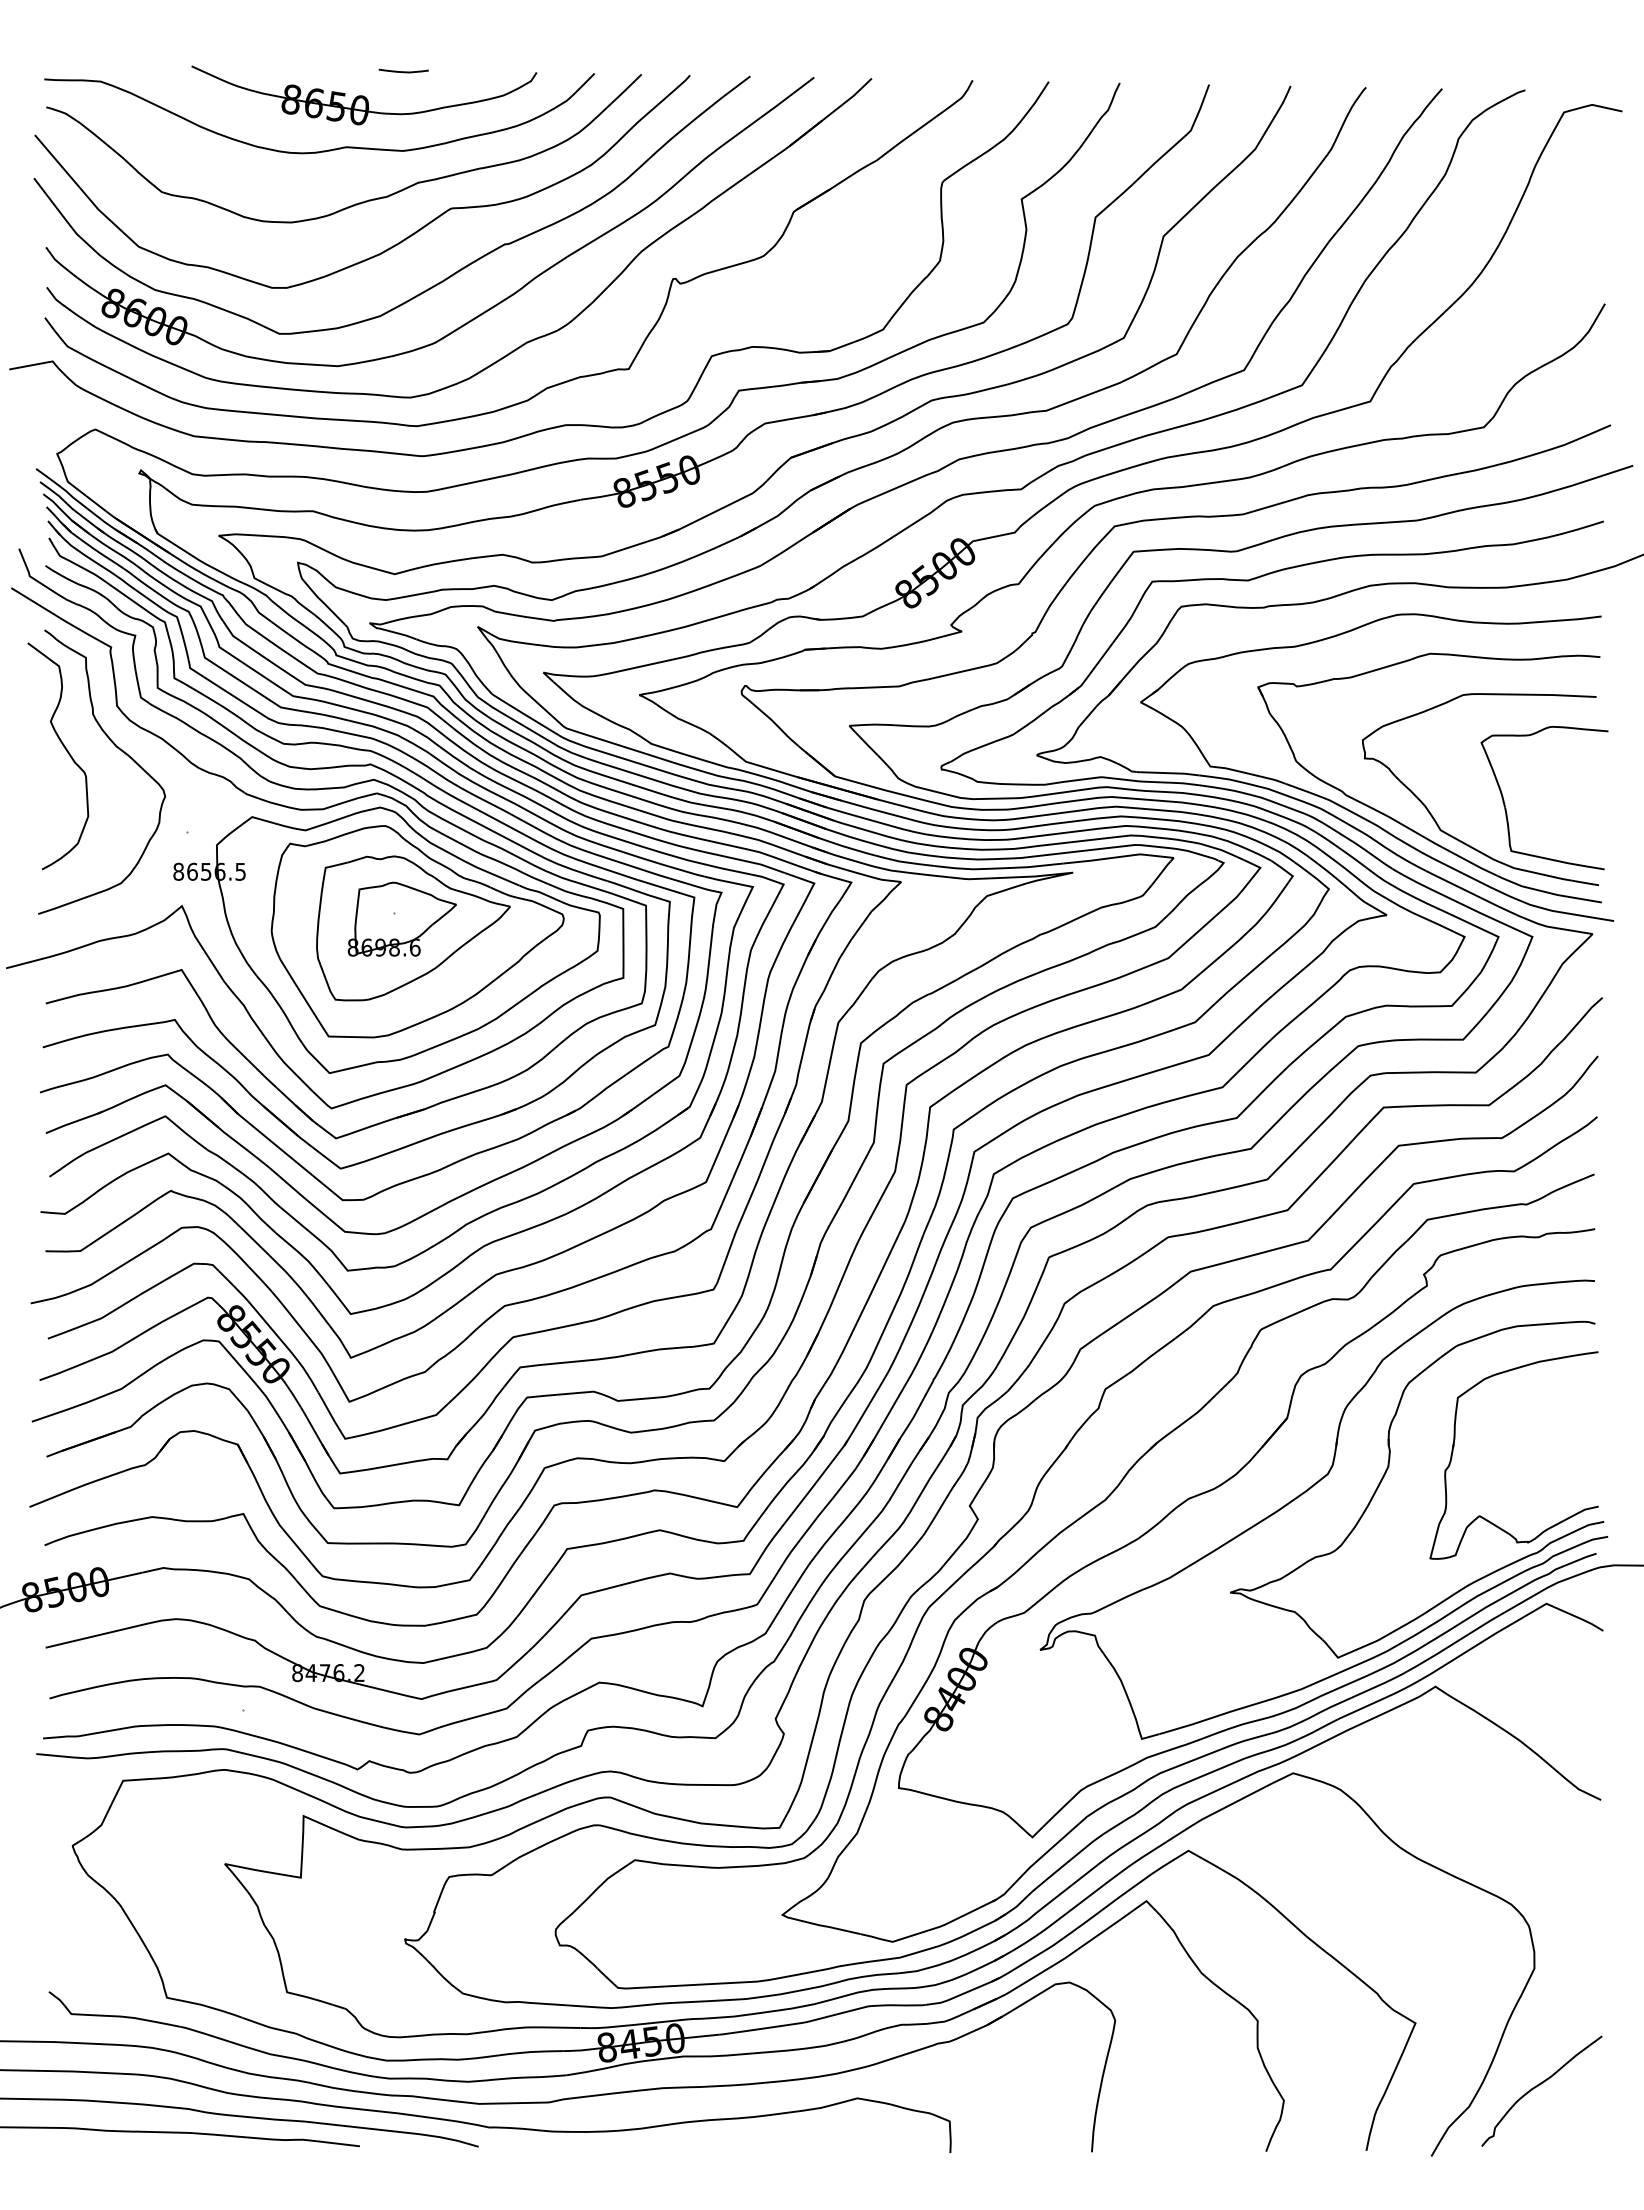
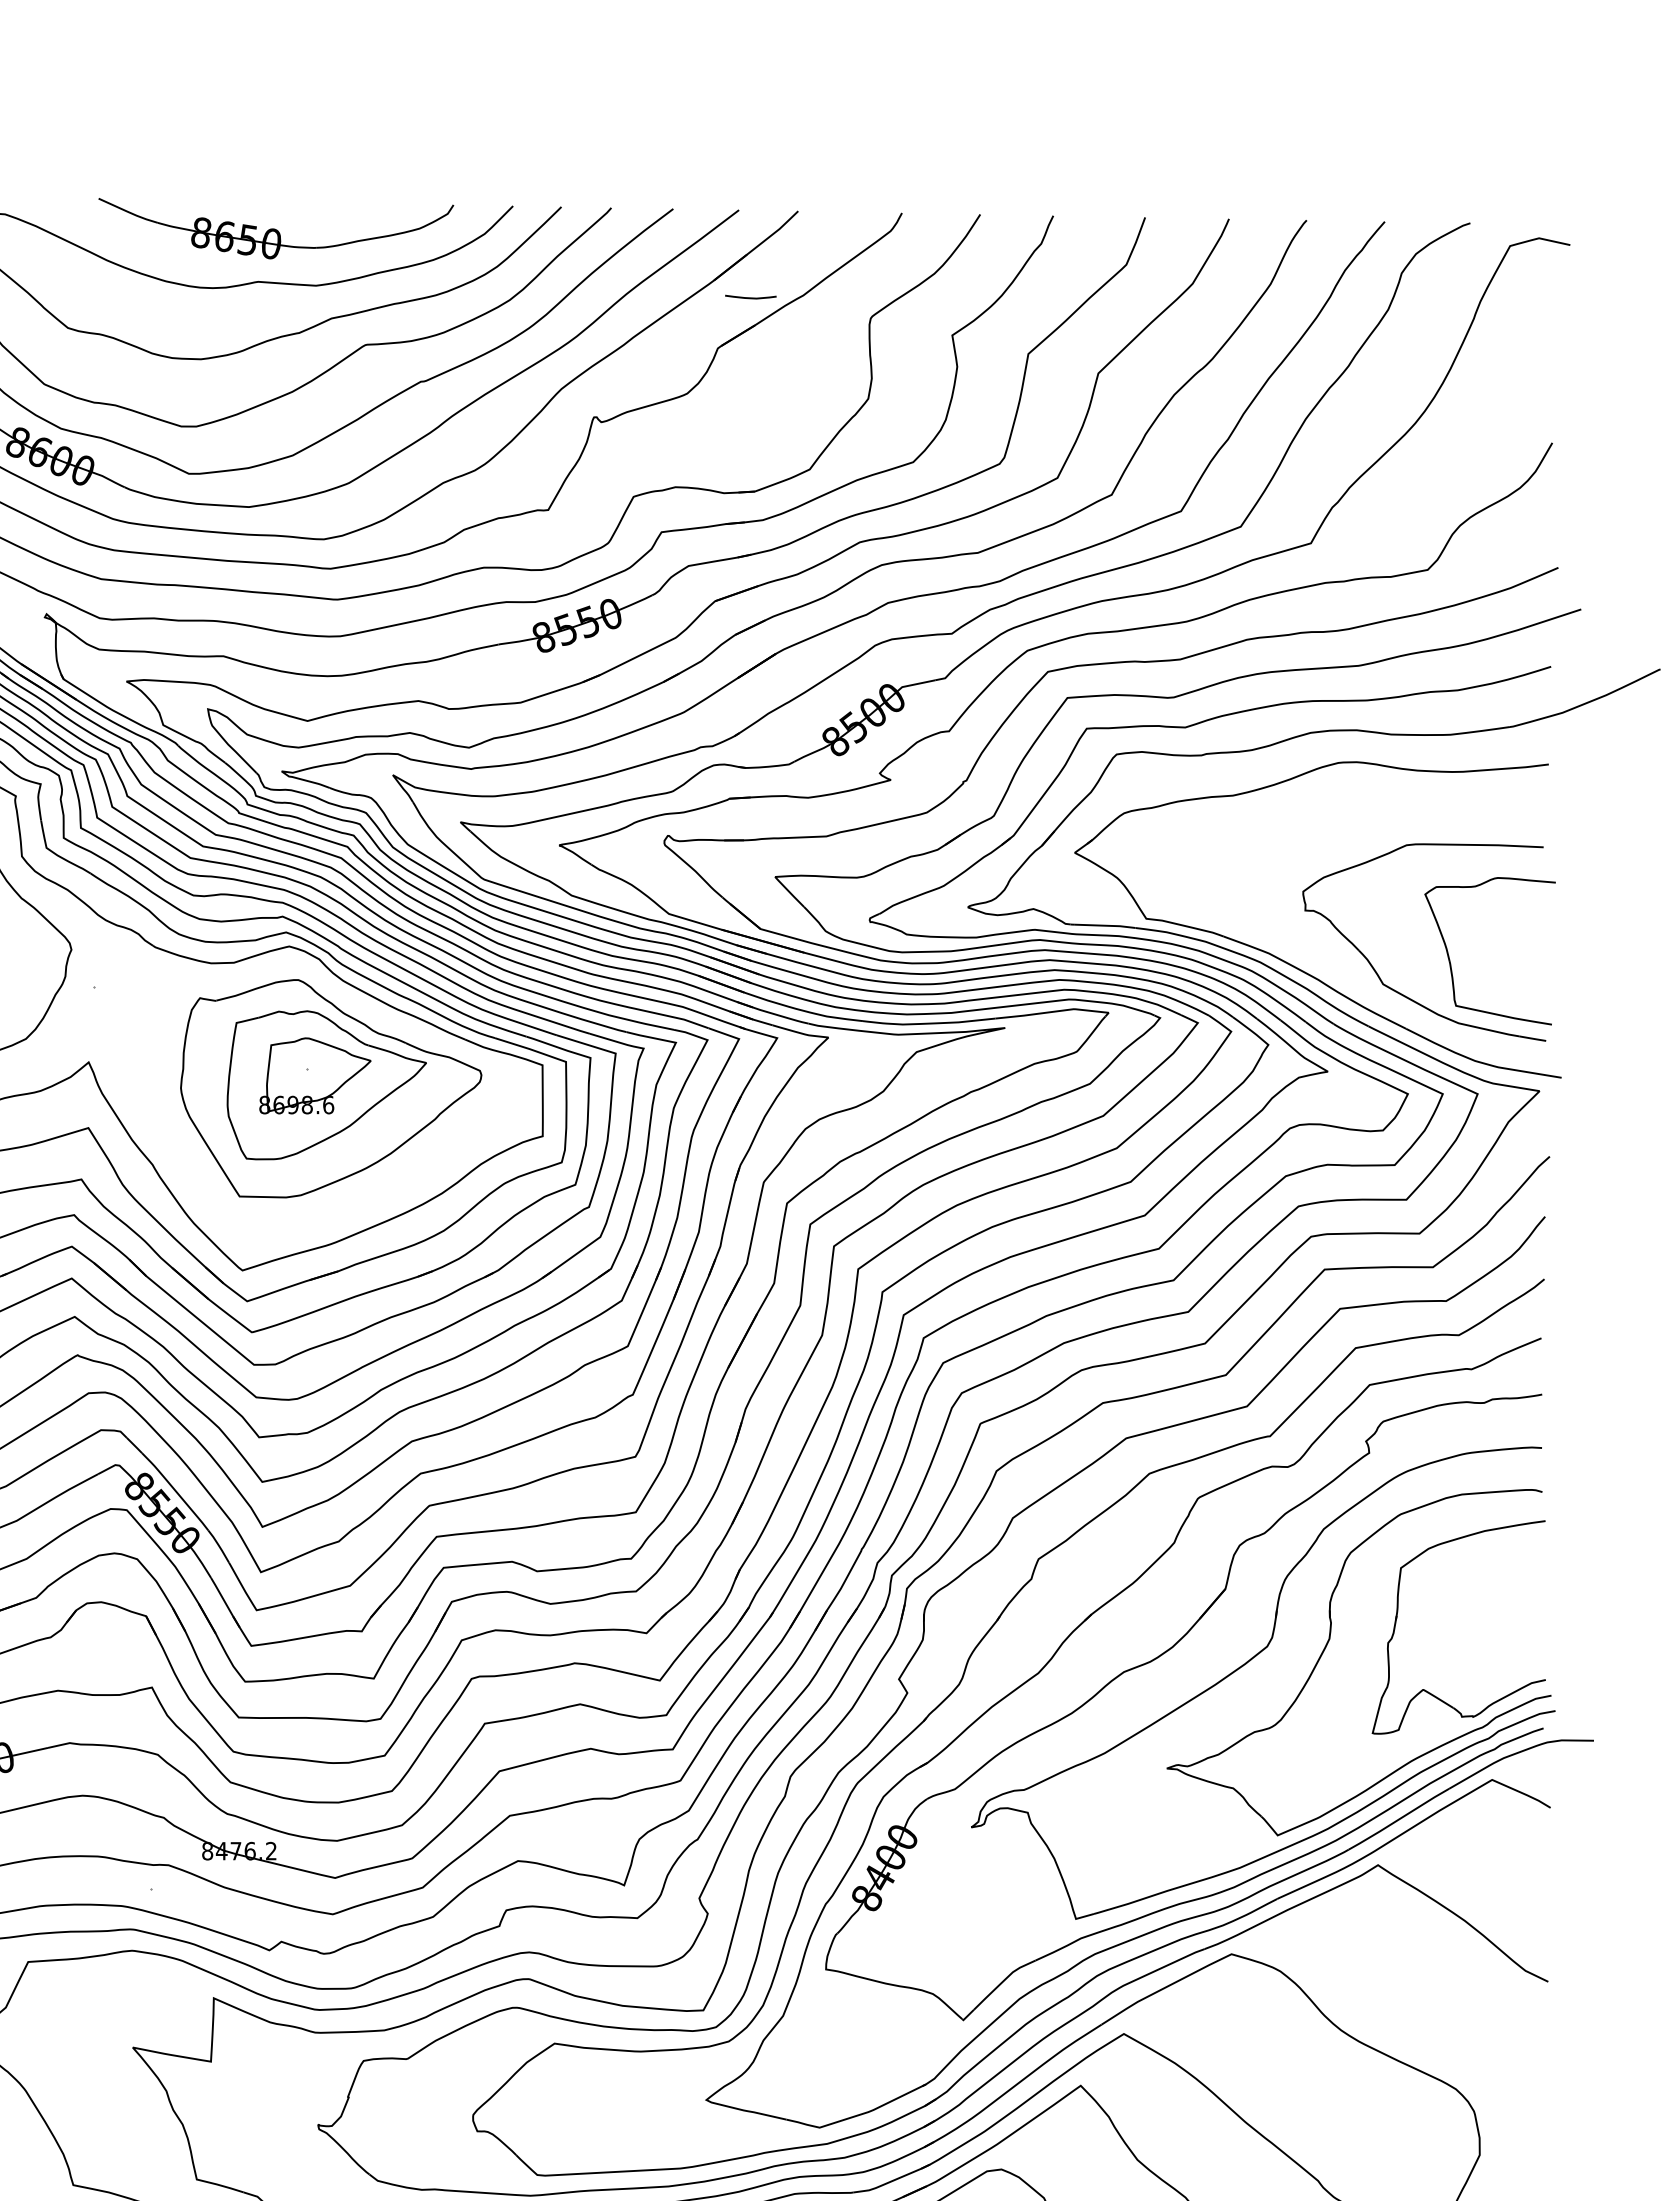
curve: (403, 71) -> (750, 297), moved
part: (1404, 824) -> (1346, 978), removed
part: (386, 940) -> (299, 1097), removed

